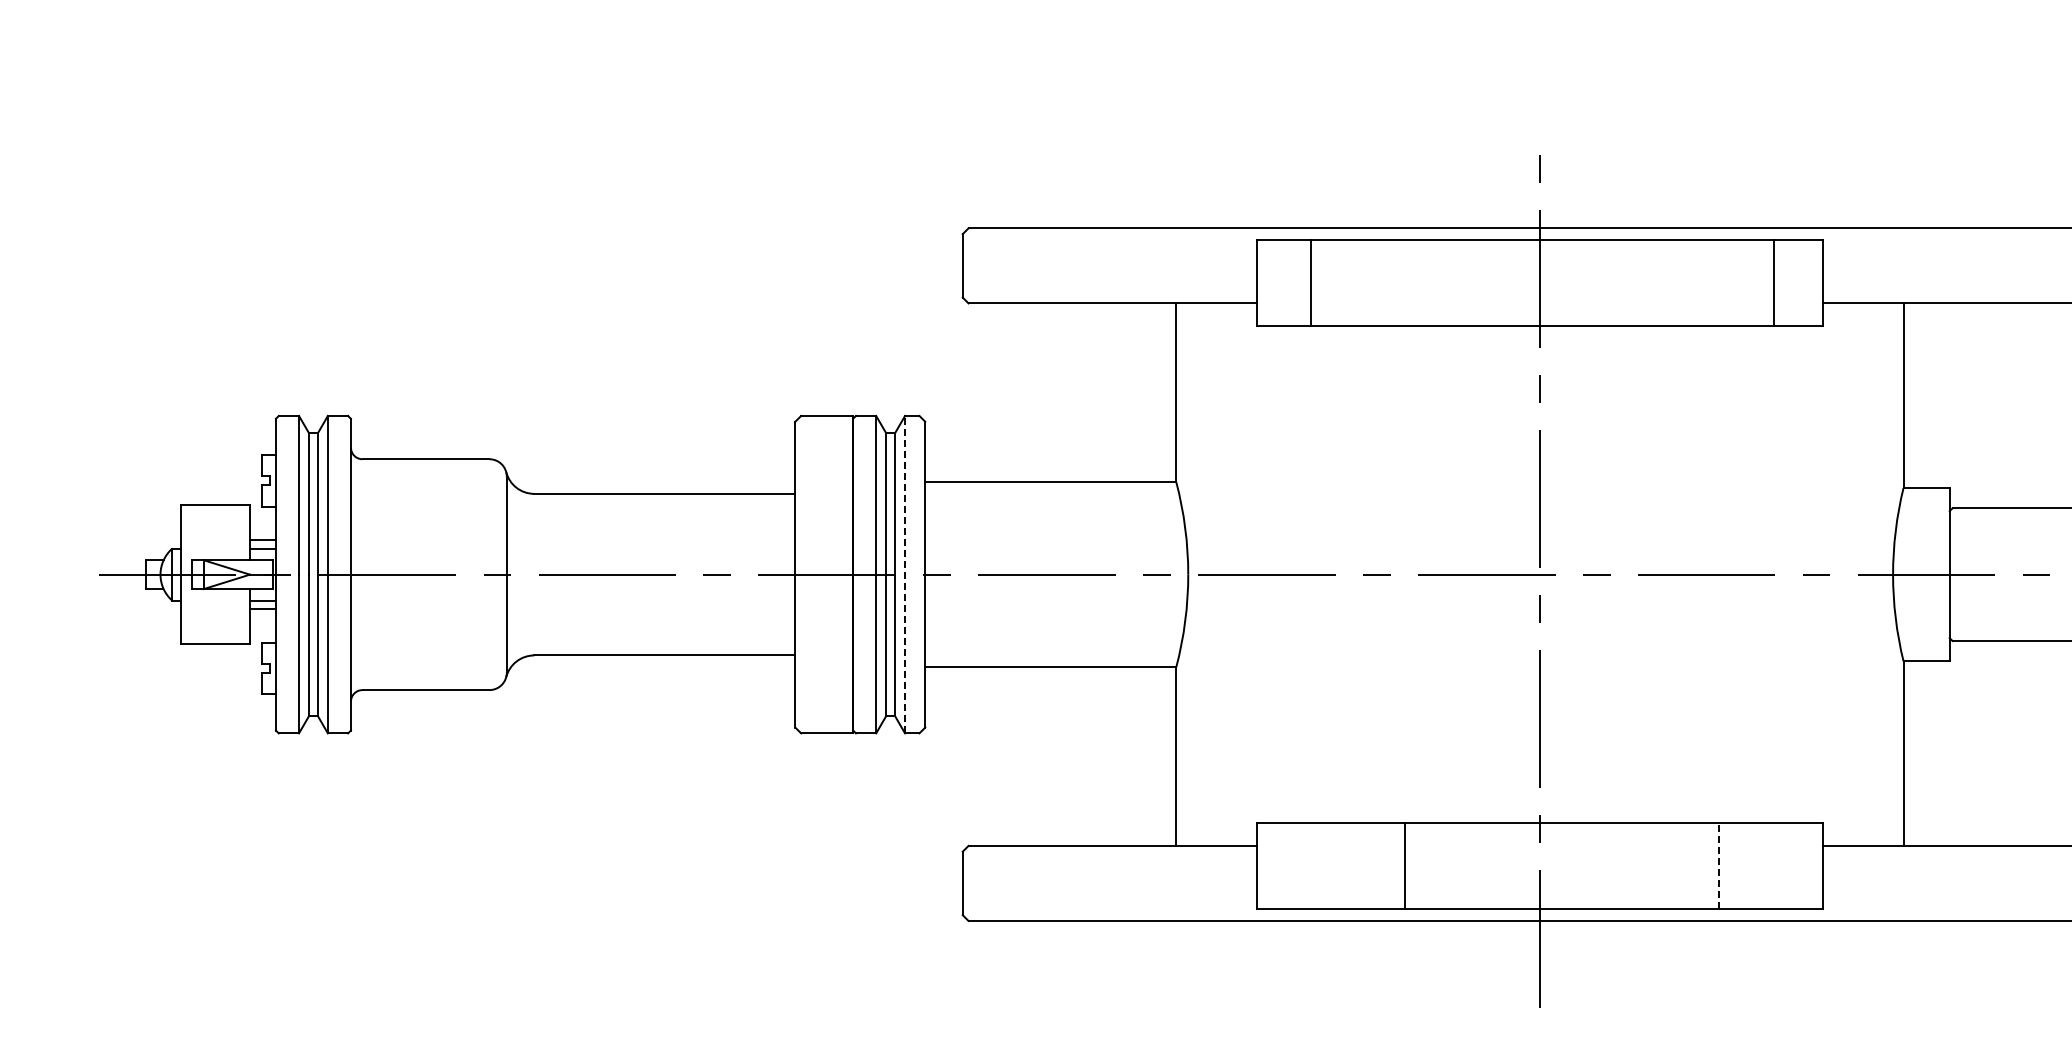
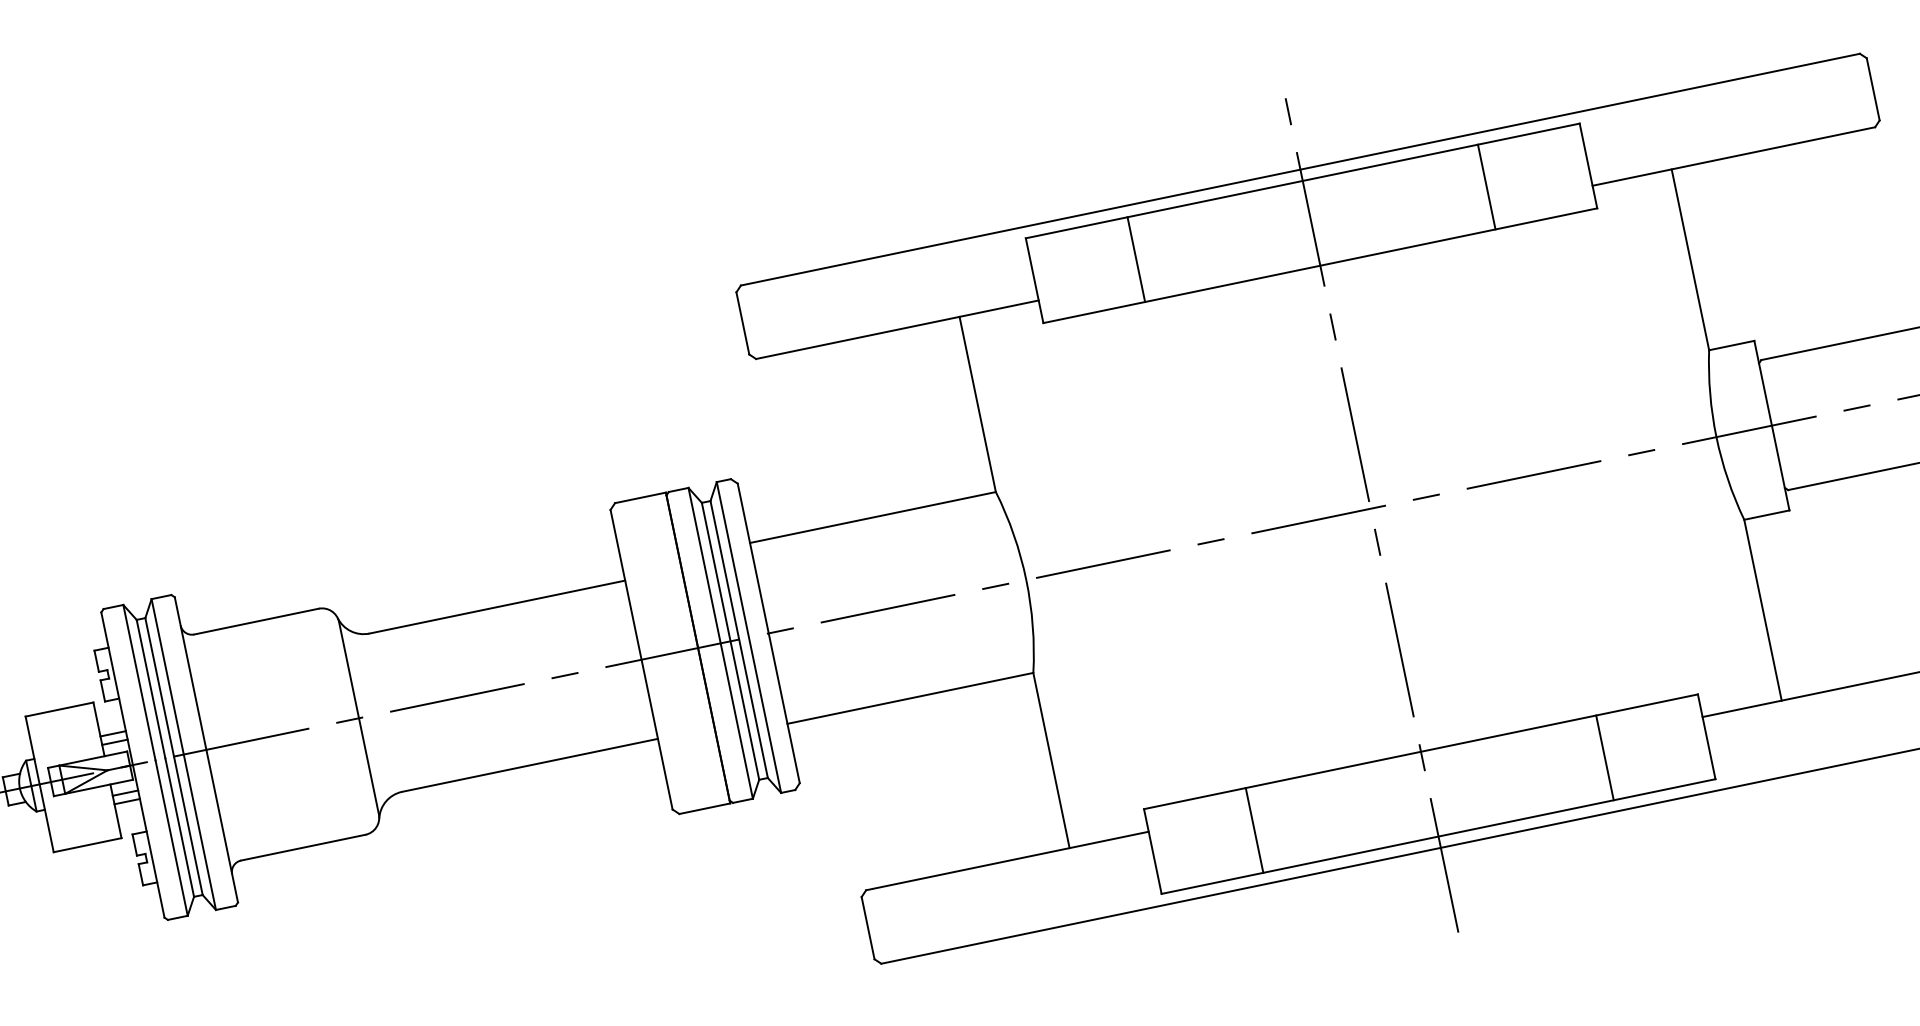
line: (1311, 282) -> (1136, 258), moved
line: (1773, 282) -> (1486, 186), moved
line: (905, 574) -> (749, 637), dashed -> solid
line: (1405, 865) -> (1254, 829), moved
line: (1718, 865) -> (1604, 757), dashed -> solid

